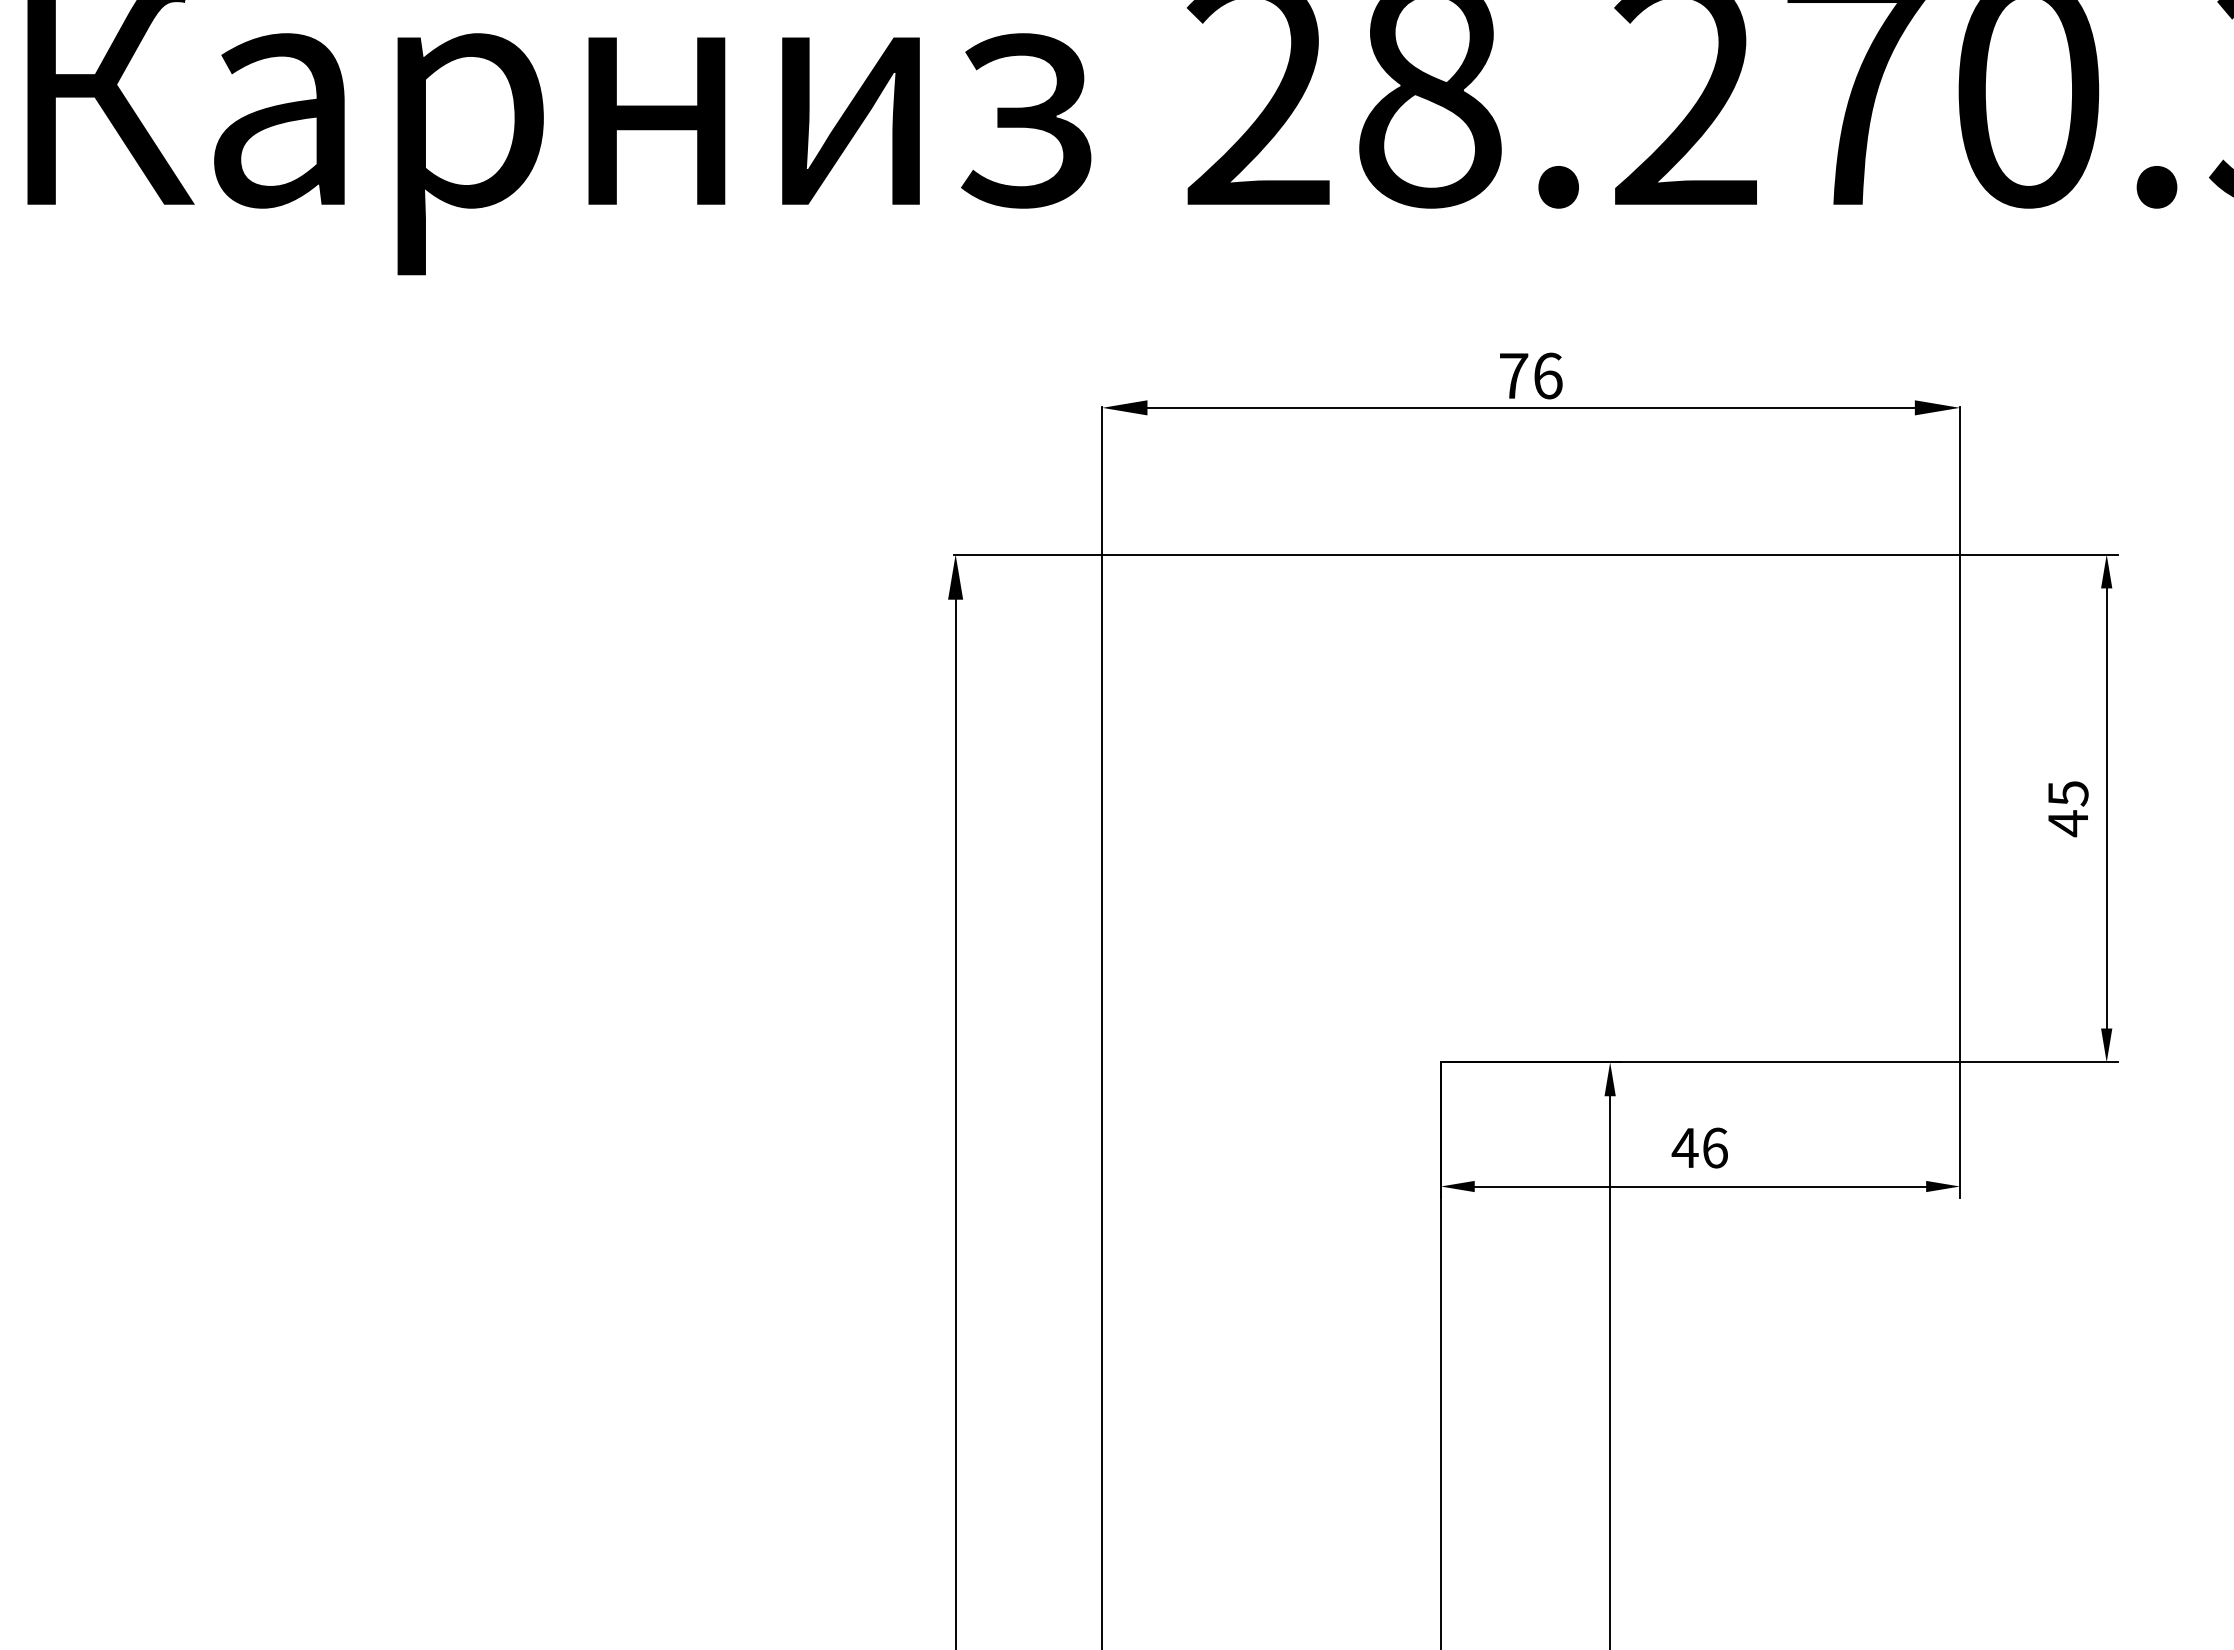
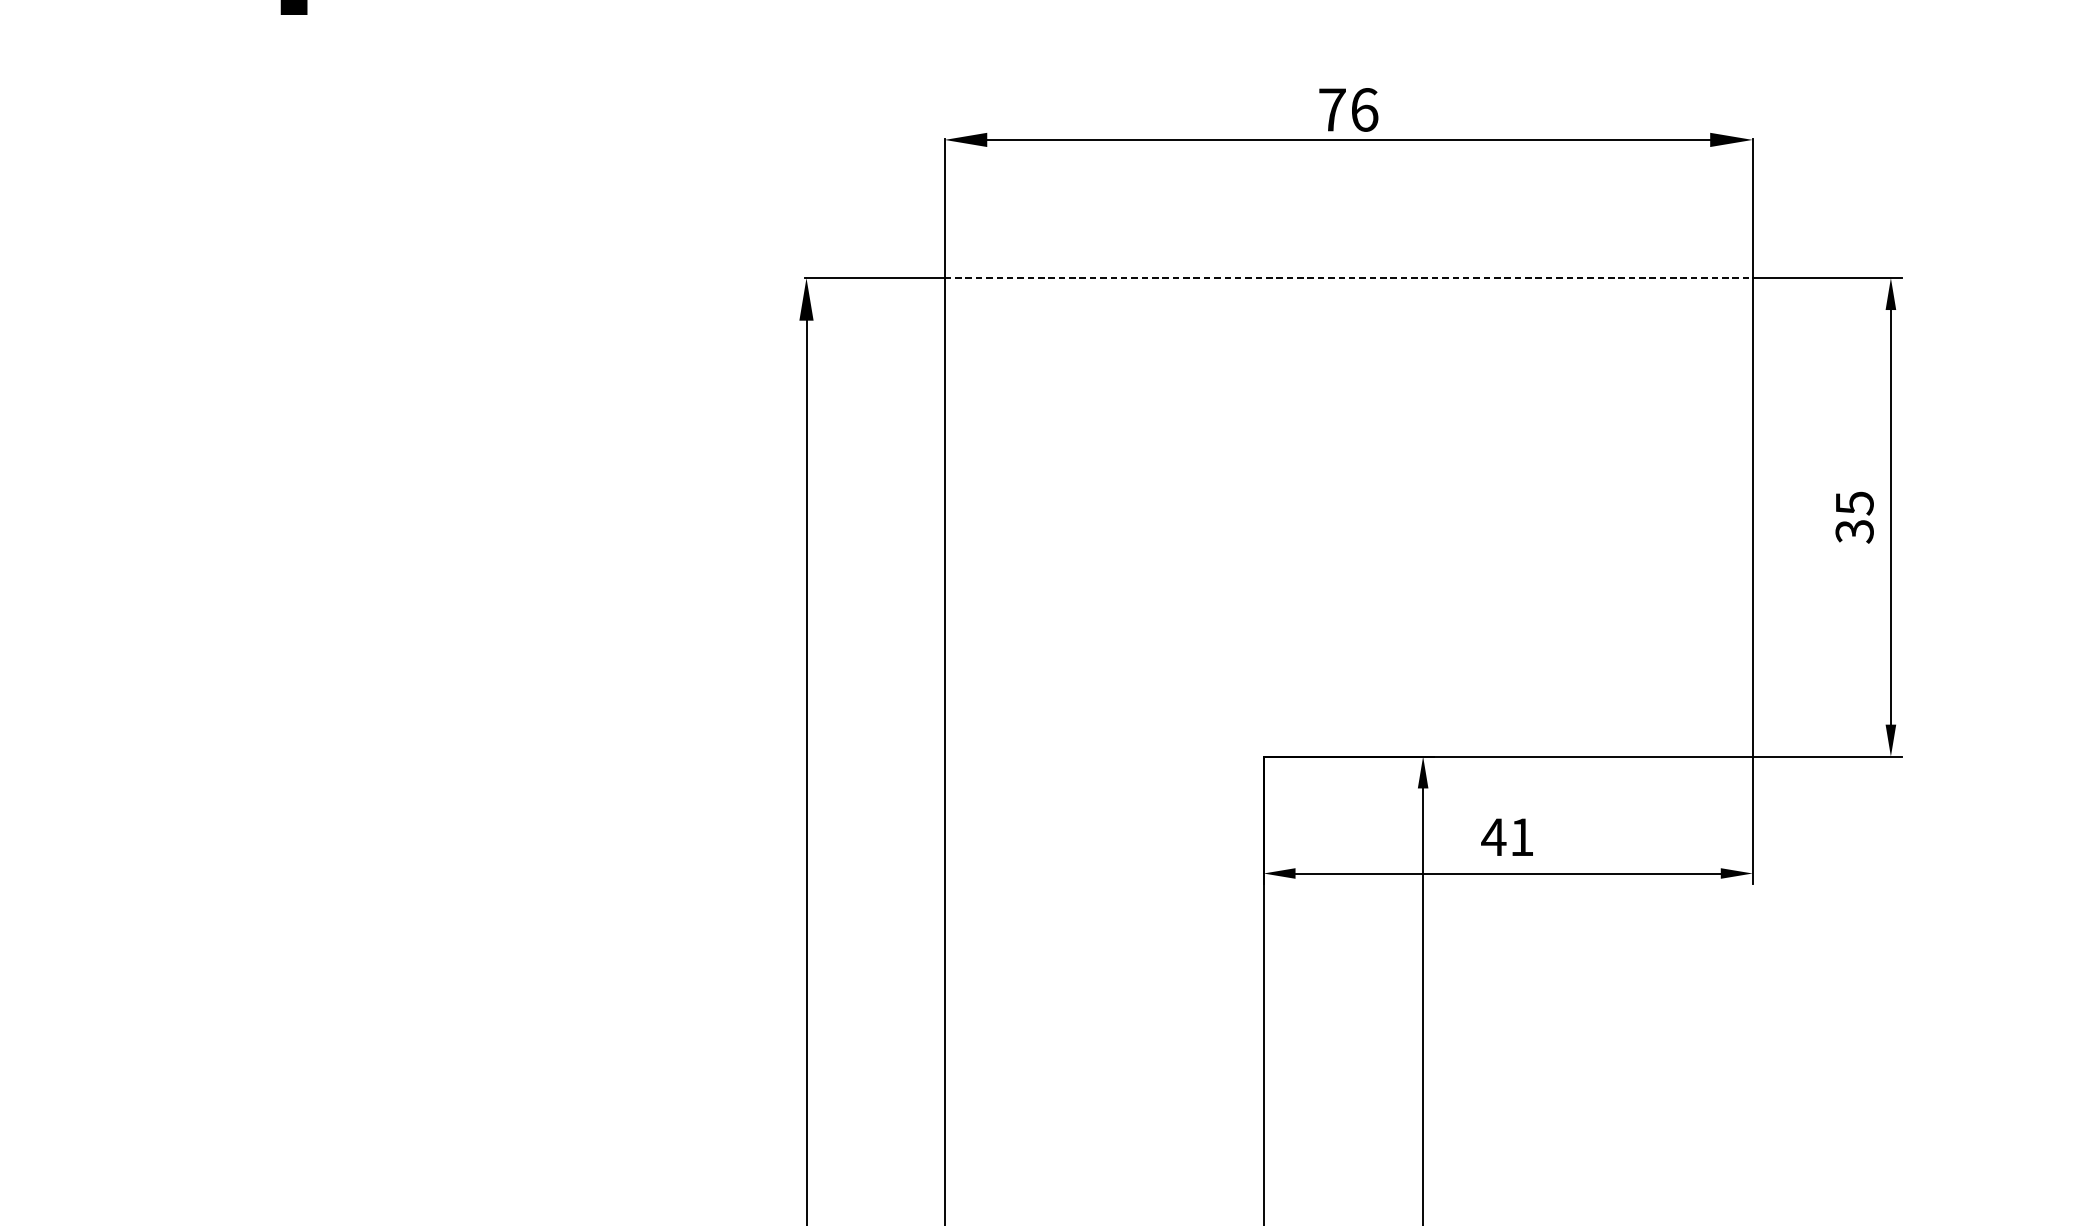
line: (1531, 554) -> (1349, 278), solid -> dashed
text: (2067, 823) -> (1853, 531), 45 -> 35
text: (1715, 1147) -> (1522, 836), 46 -> 41

